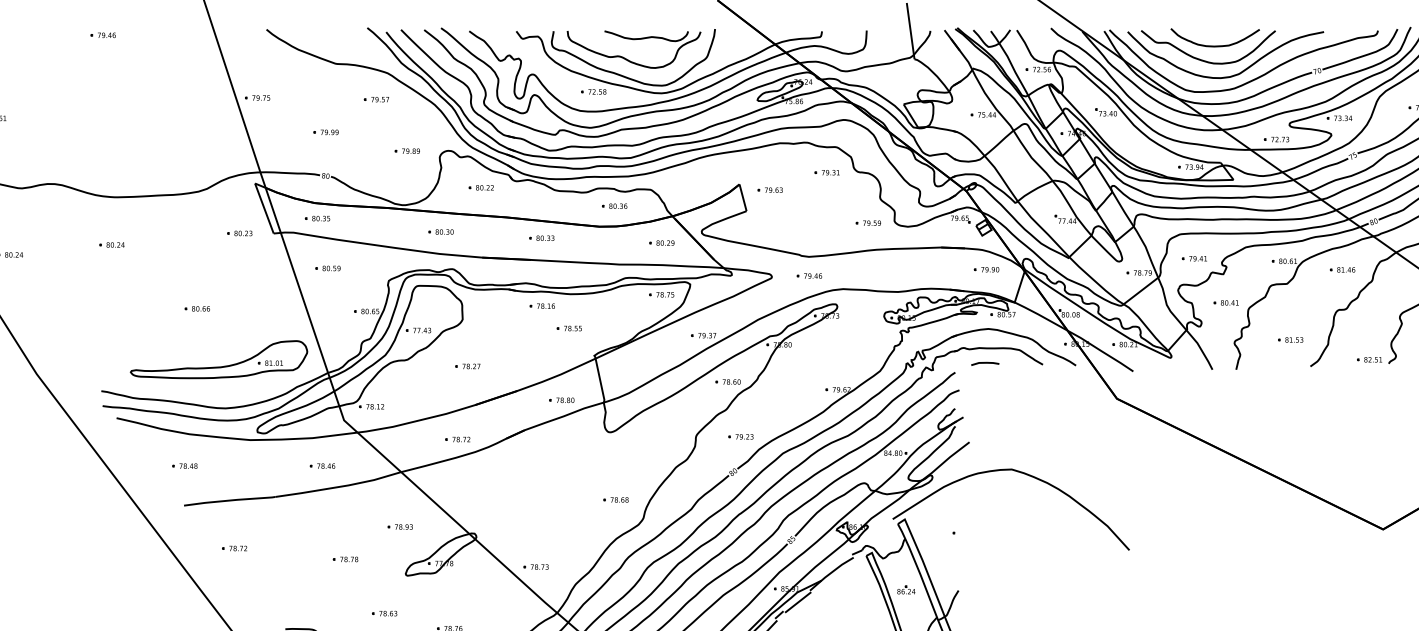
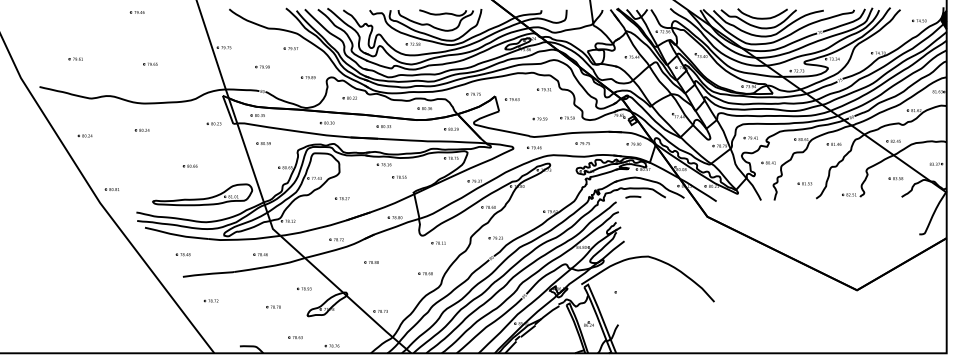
part: (126, 126) -> (150, 63), added
part: (700, 179) -> (473, 93), added
part: (818, 223) -> (539, 118), added
line: (894, 268) -> (582, 143), added
line: (57, 350) -> (111, 189), added
part: (638, 444) -> (438, 242), added
line: (519, 480) -> (371, 262), added

